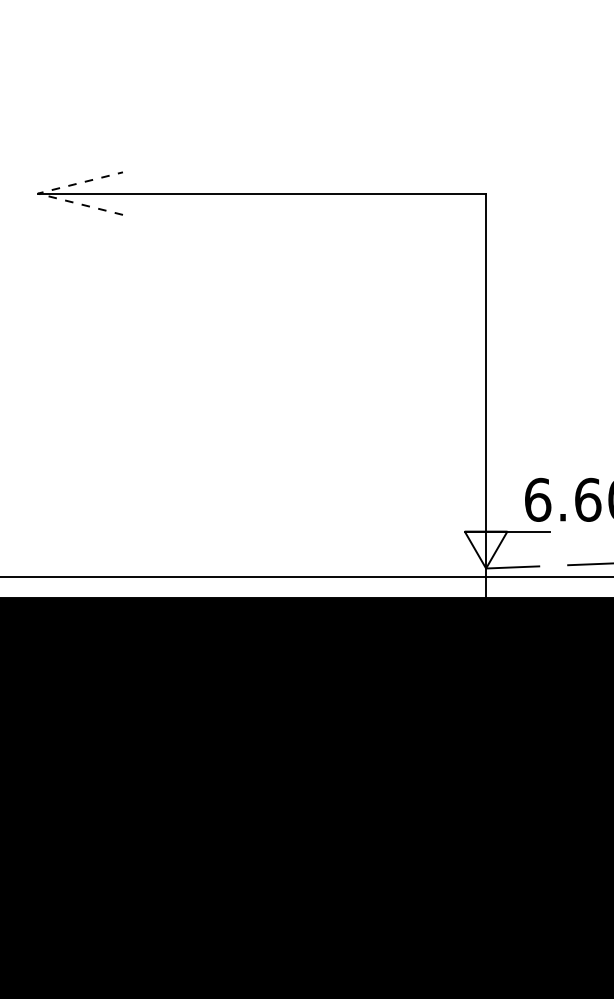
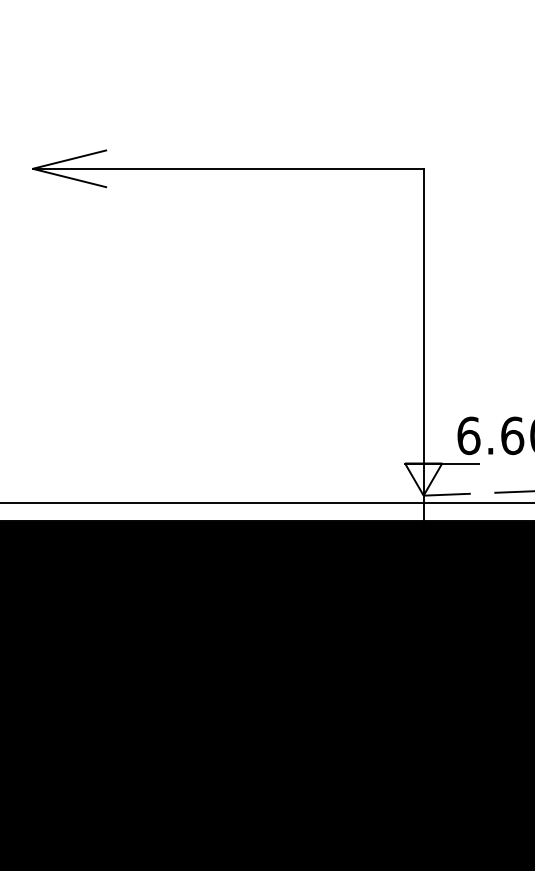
line: (37, 193) -> (32, 168), dashed -> solid

